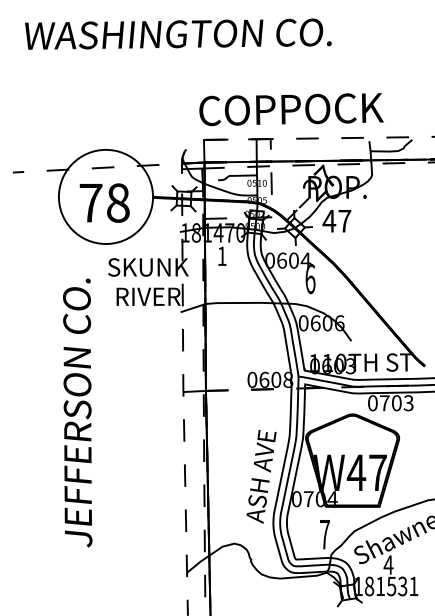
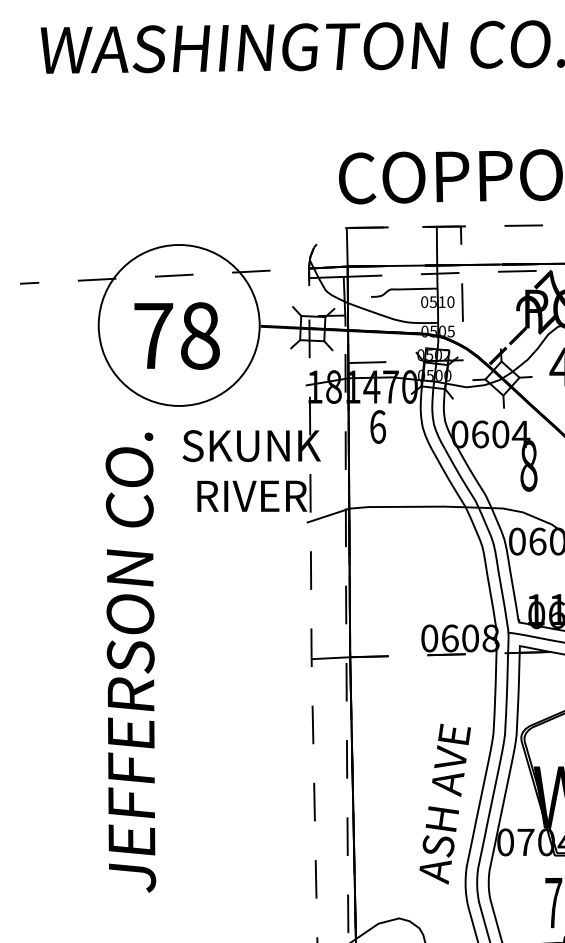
text: (221, 256) -> (376, 427), 1 -> 6
text: (310, 279) -> (529, 466), 6 -> 8
text: (77, 412) -> (130, 661), moved

